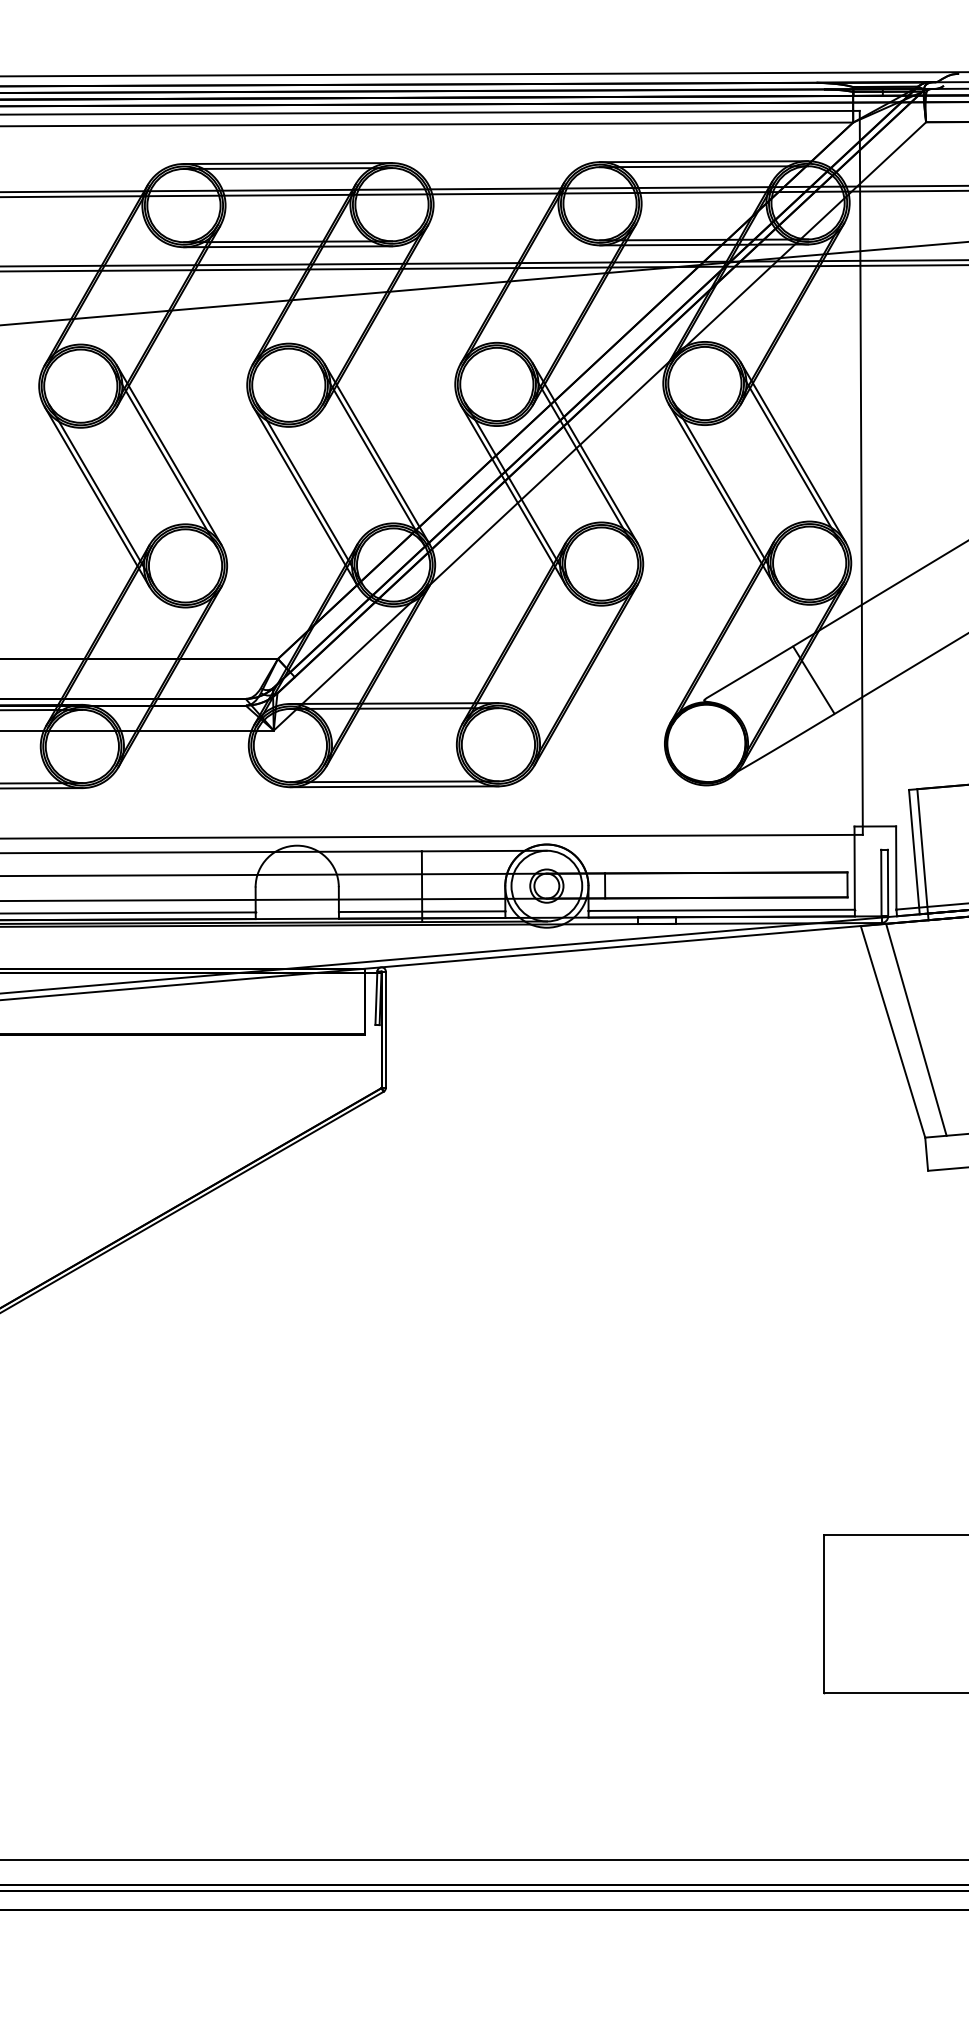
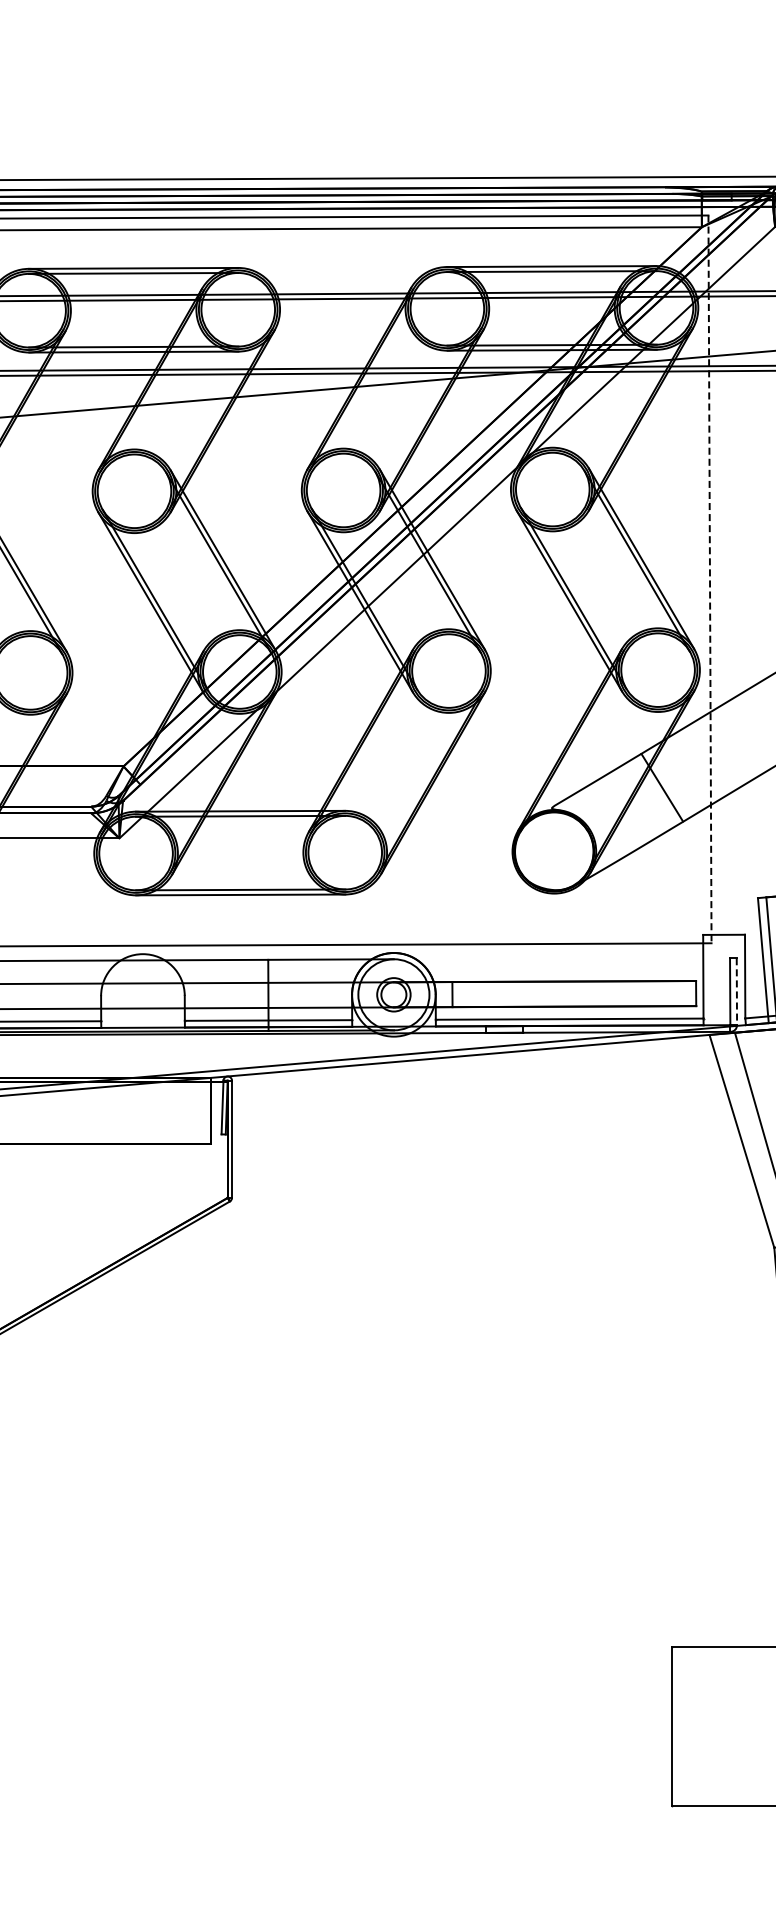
line: (861, 472) -> (710, 578), solid -> dashed
line: (888, 883) -> (737, 992), solid -> dashed

